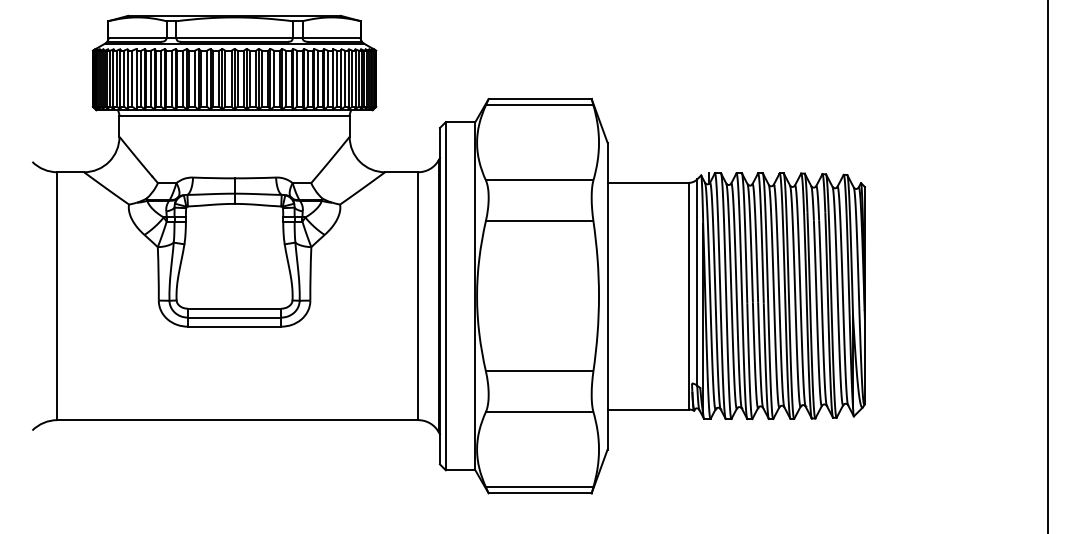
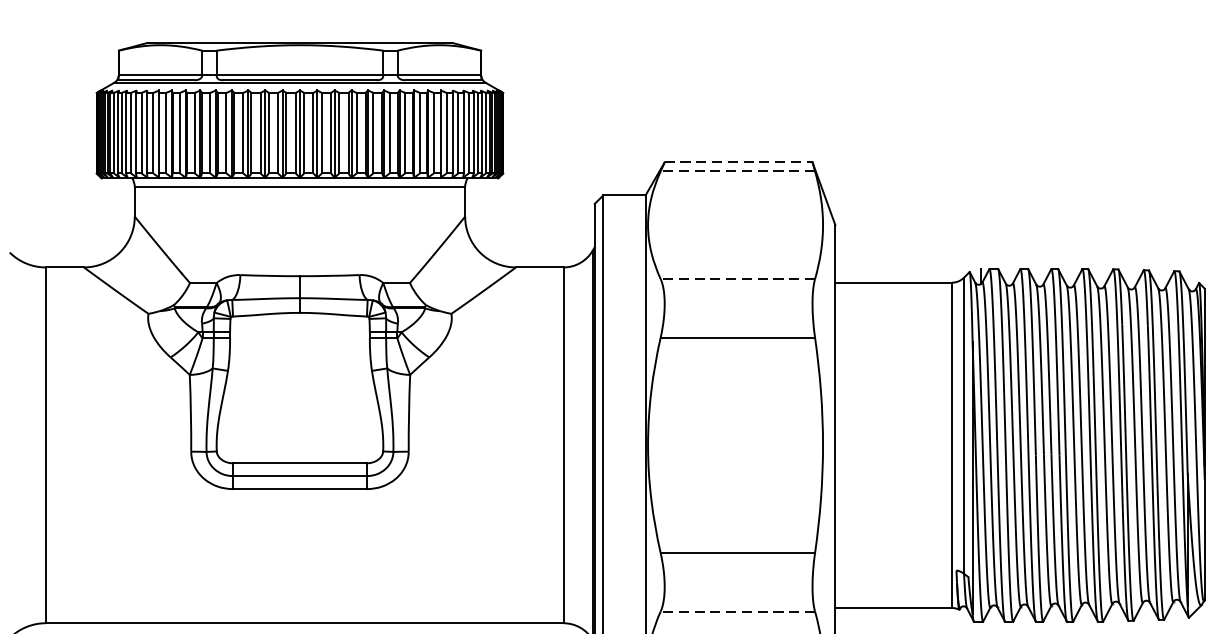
line: (540, 99) -> (739, 163), solid -> dashed
line: (539, 105) -> (737, 171), solid -> dashed
line: (539, 180) -> (737, 279), solid -> dashed
line: (539, 412) -> (737, 612), solid -> dashed

